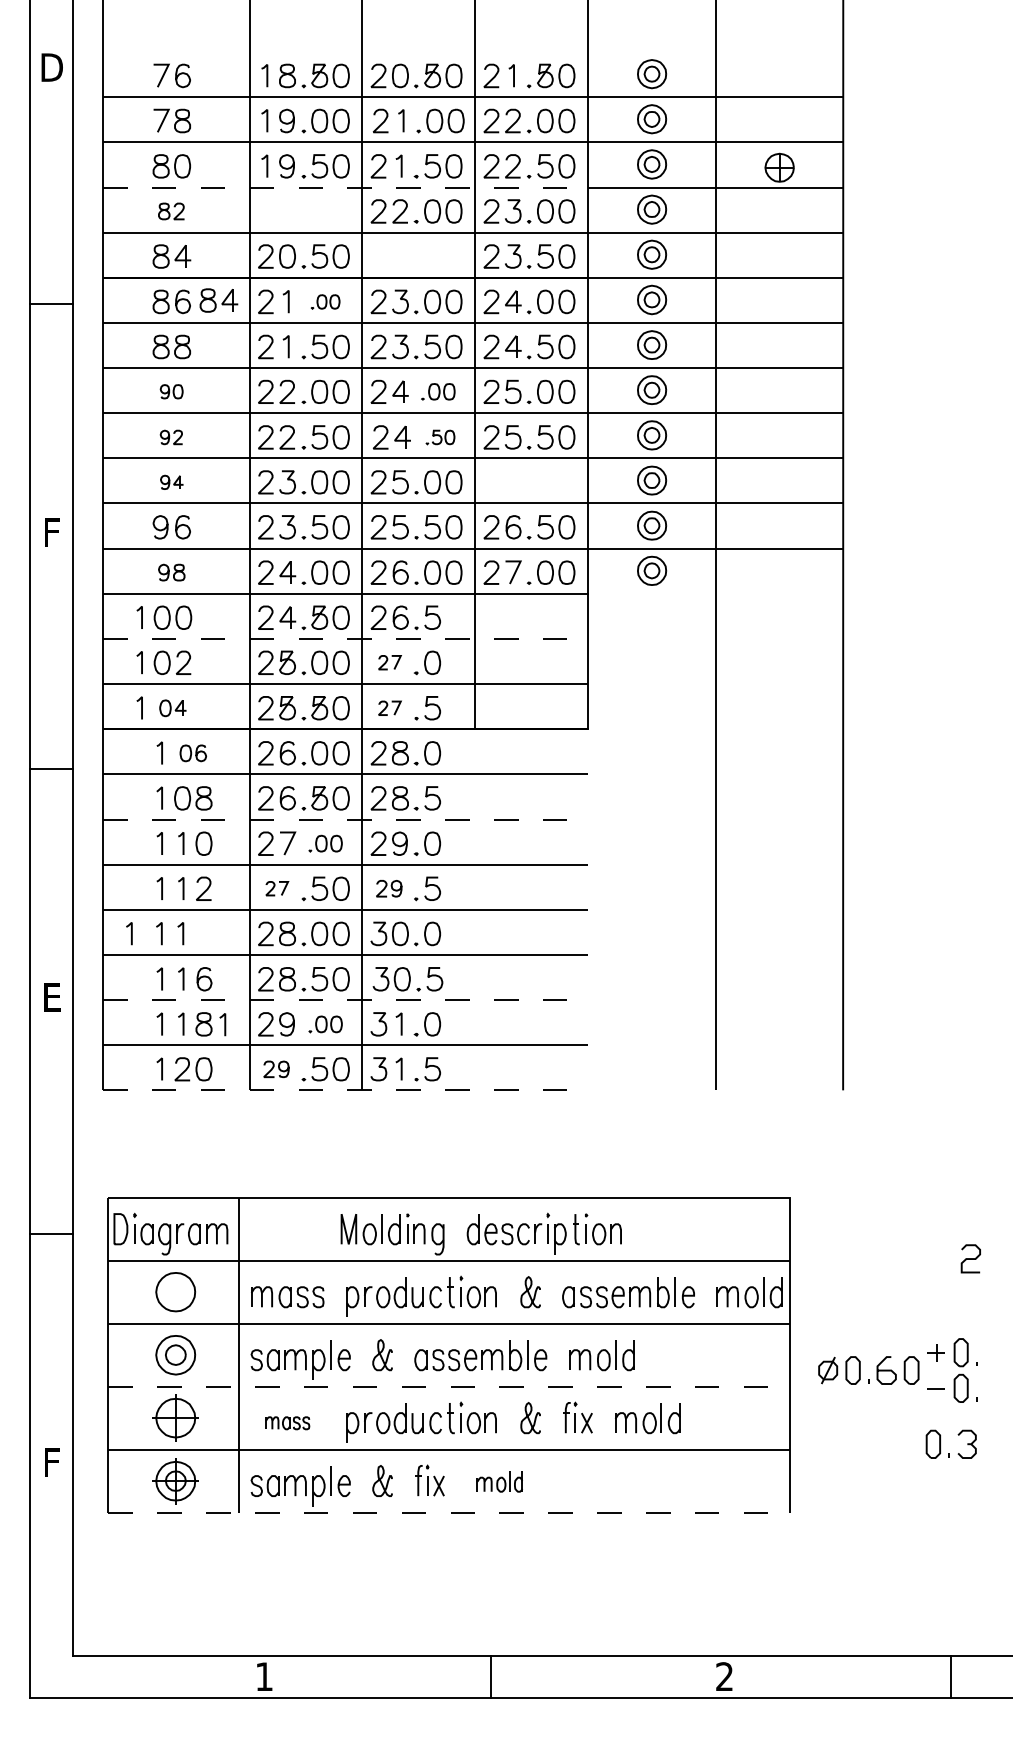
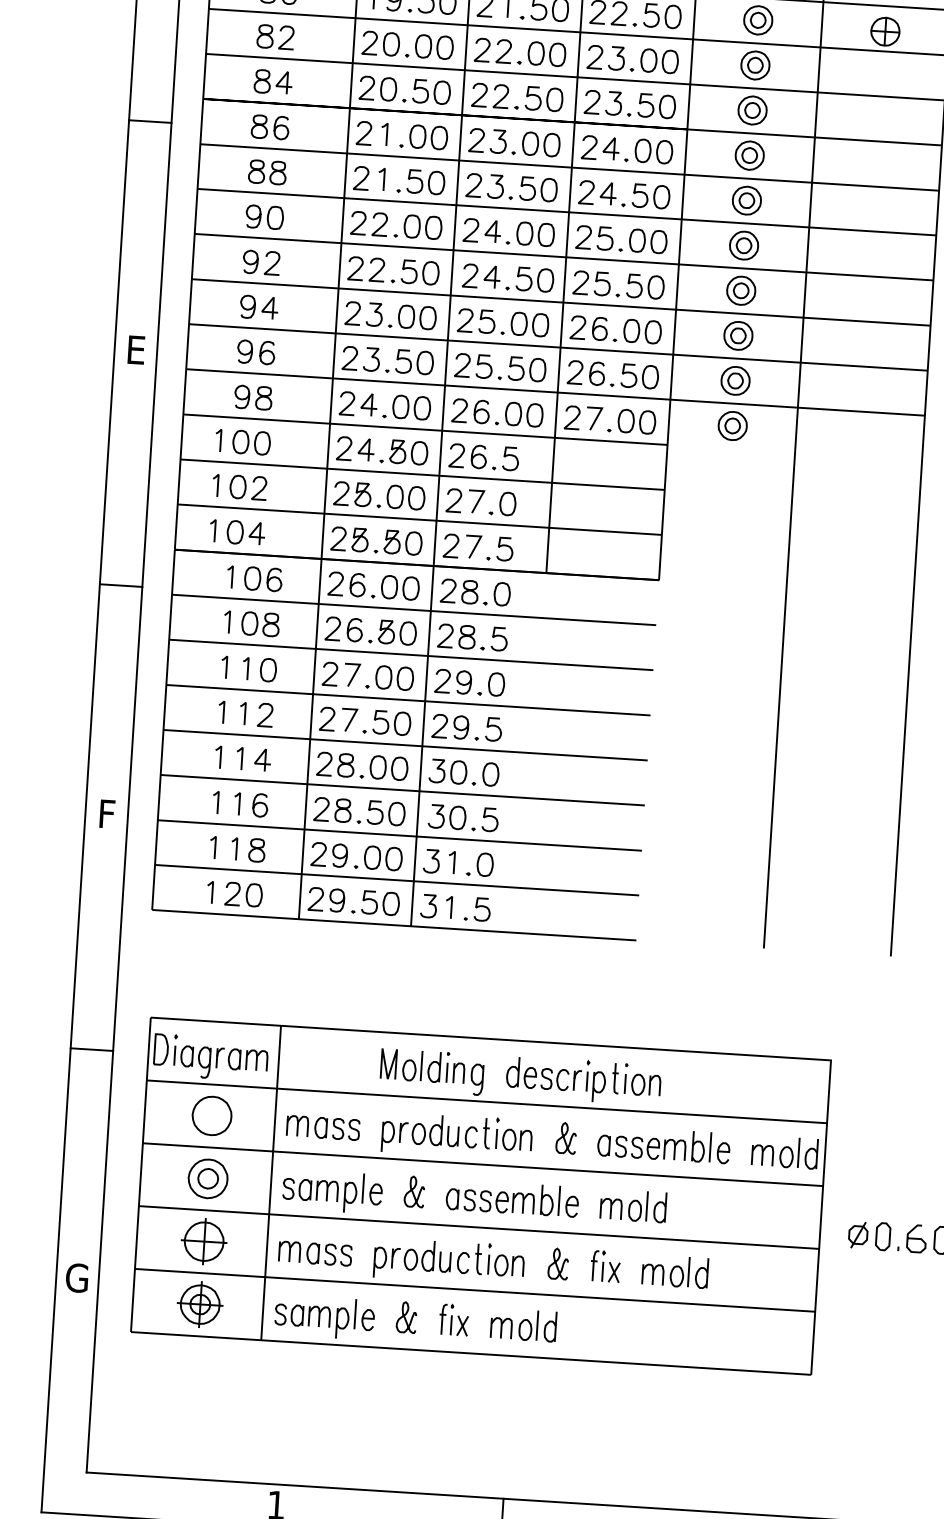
line: (345, 187) -> (450, 24), dashed -> solid
part: (171, 211) -> (275, 37), size x1.43
part: (295, 211) -> (399, 44), added
part: (416, 265) -> (516, 106), added
part: (218, 300) -> (317, 128), removed
part: (325, 301) -> (423, 136), size x1.67
part: (171, 391) -> (264, 216), size x1.67
part: (438, 391) -> (530, 233), size x1.43
part: (171, 437) -> (261, 262), size x1.67
part: (440, 437) -> (529, 279), size x1.67
part: (171, 482) -> (258, 307), size x1.67
part: (537, 482) -> (623, 330), added
text: (52, 532) -> (136, 350), F -> E
part: (171, 572) -> (253, 397), size x1.43
line: (345, 638) -> (422, 474), dashed -> solid
part: (389, 662) -> (464, 500), size x1.67
part: (172, 708) -> (245, 533), size x1.43
part: (389, 708) -> (462, 546), size x1.67
part: (193, 753) -> (263, 579), size x1.43
line: (345, 819) -> (411, 654), dashed -> solid
part: (325, 843) -> (389, 677), size x1.43
part: (277, 888) -> (338, 719), size x1.67
part: (388, 888) -> (449, 726), size x1.43
line: (131, 933) -> (190, 755), removed
part: (203, 933) -> (262, 759), added
text: (52, 997) -> (107, 814), E -> F
line: (345, 1000) -> (399, 835), dashed -> solid
line: (224, 1024) -> (277, 851), removed
part: (325, 1024) -> (378, 858), size x1.43
part: (276, 1069) -> (326, 900), size x1.43
line: (345, 1090) -> (394, 925), dashed -> solid
line: (449, 1386) -> (479, 1227), dashed -> solid
part: (287, 1423) -> (315, 1254), size x1.67
text: (51, 1462) -> (77, 1278), F -> G
part: (499, 1481) -> (523, 1325), size x1.43
line: (449, 1512) -> (471, 1353), dashed -> solid

